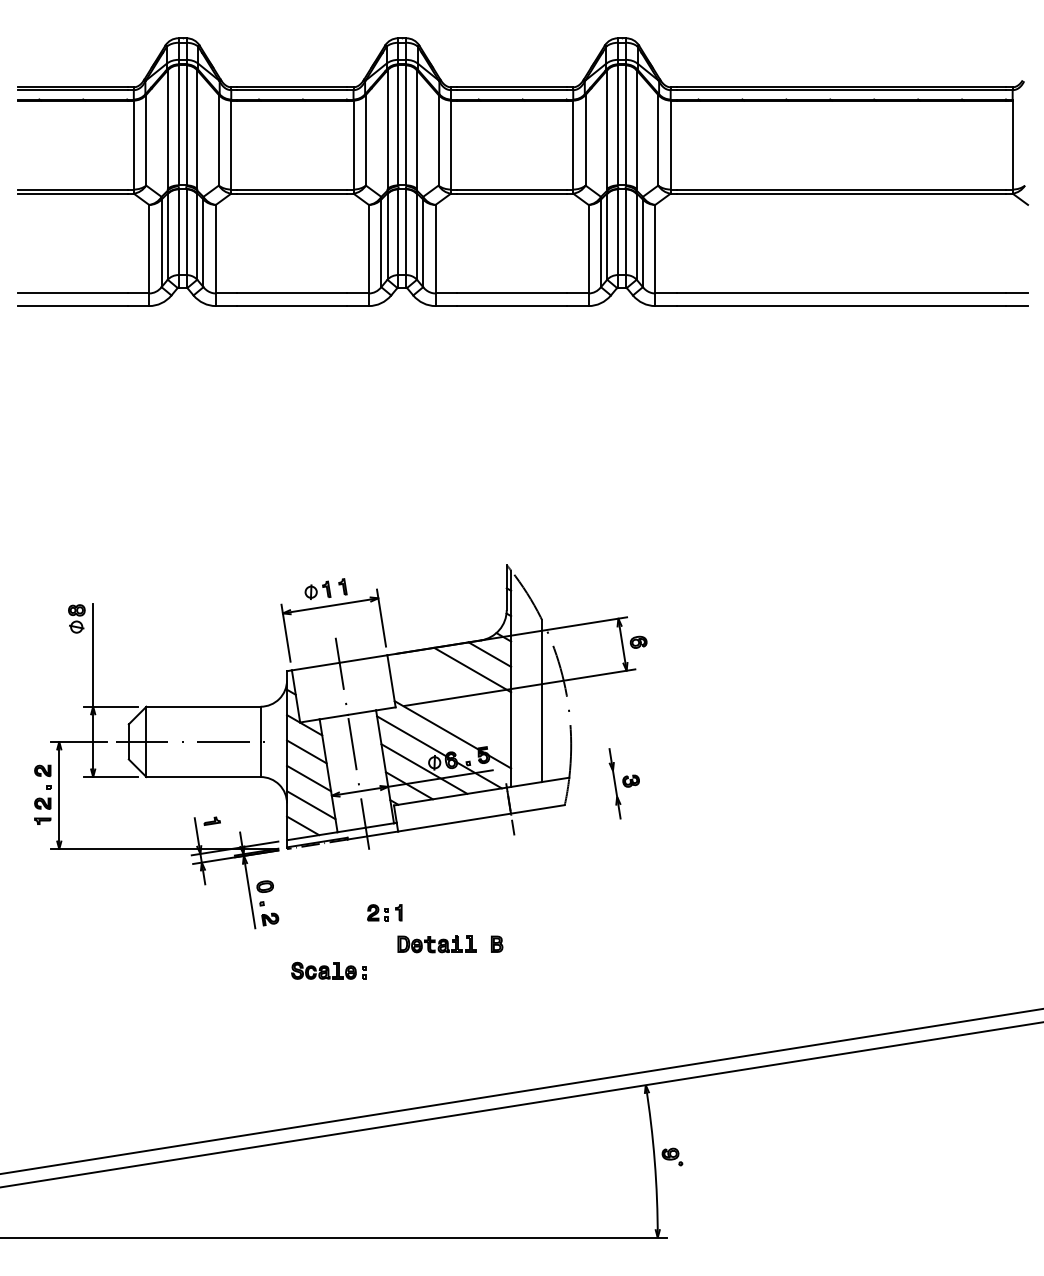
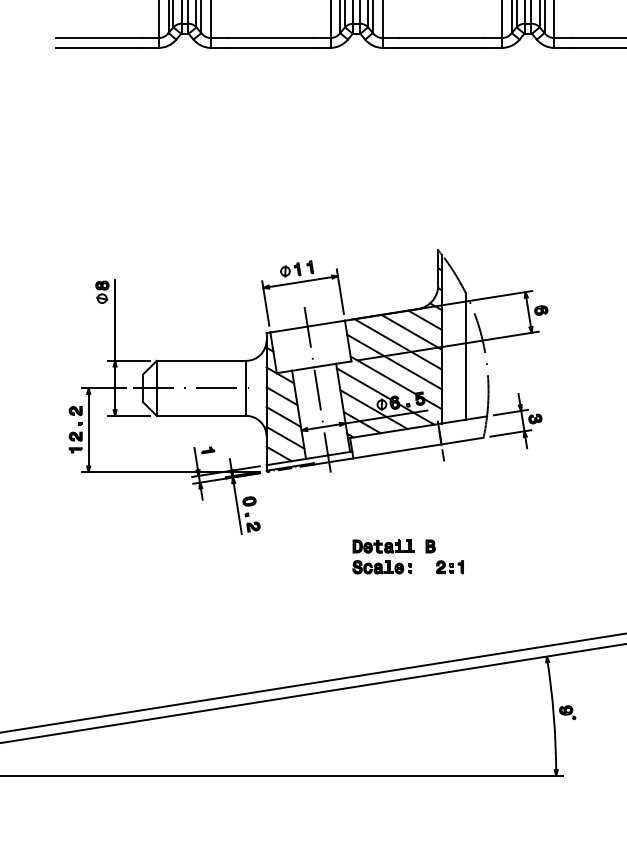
line: (455, 685) -> (398, 344), added
line: (450, 708) -> (394, 362), added
line: (599, 772) -> (510, 412), added
line: (599, 799) -> (510, 433), added
part: (384, 912) -> (449, 566), moved
part: (328, 970) -> (381, 566), moved

